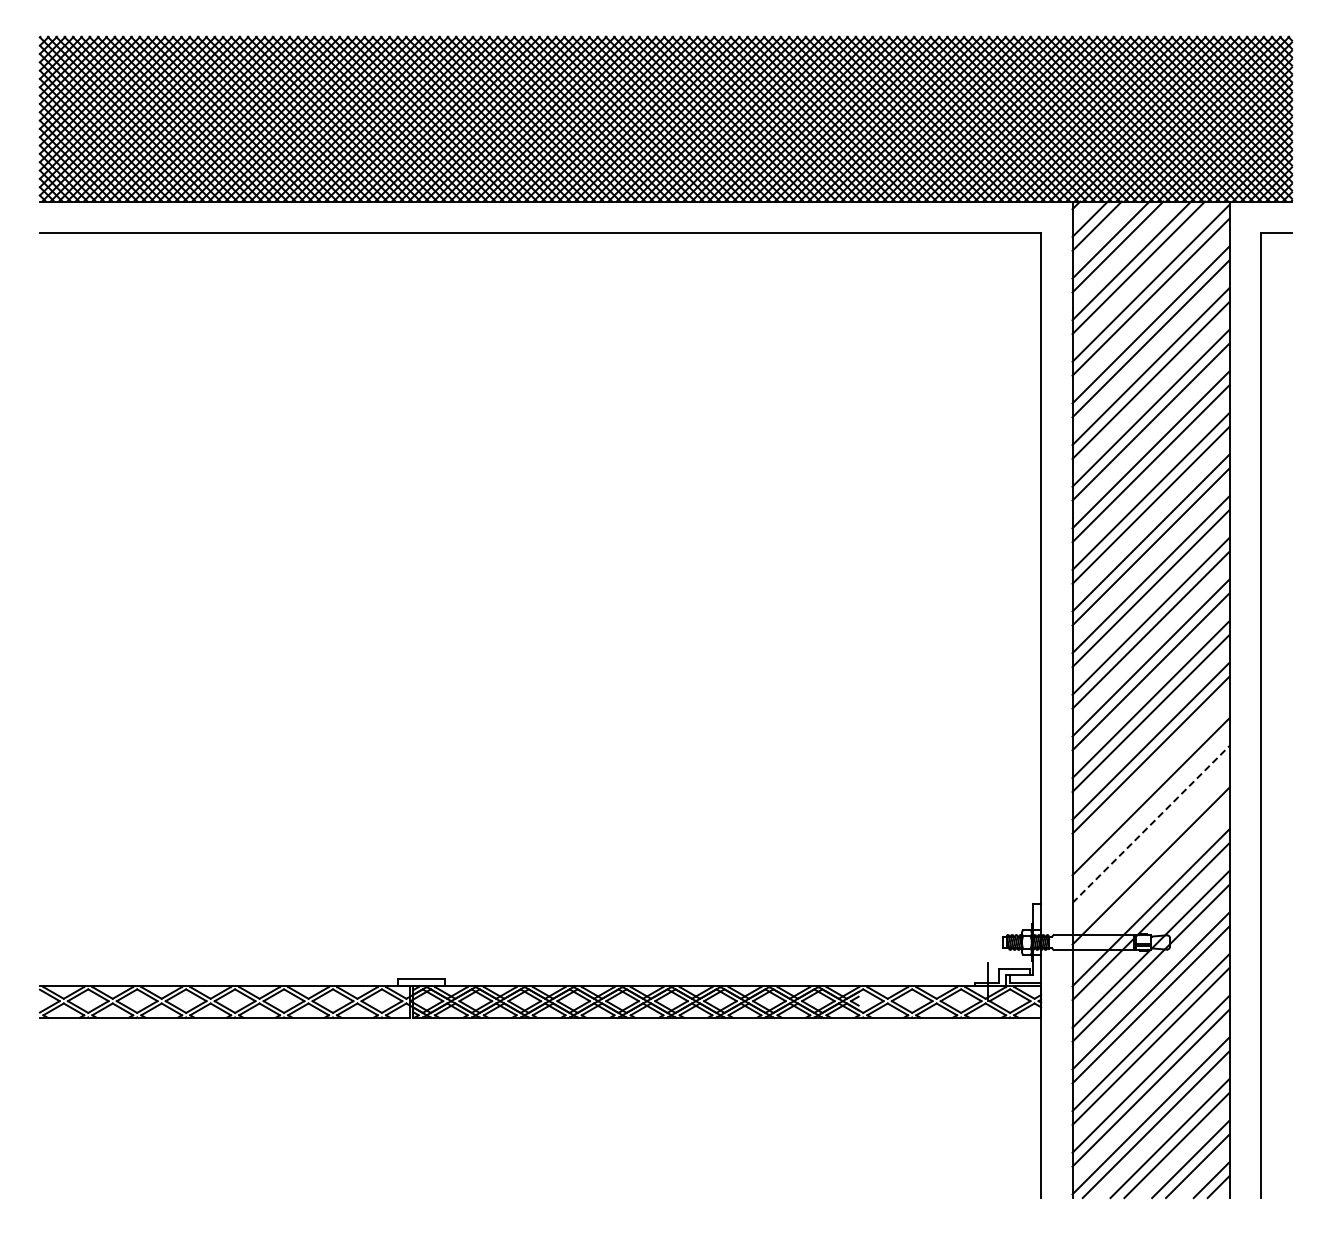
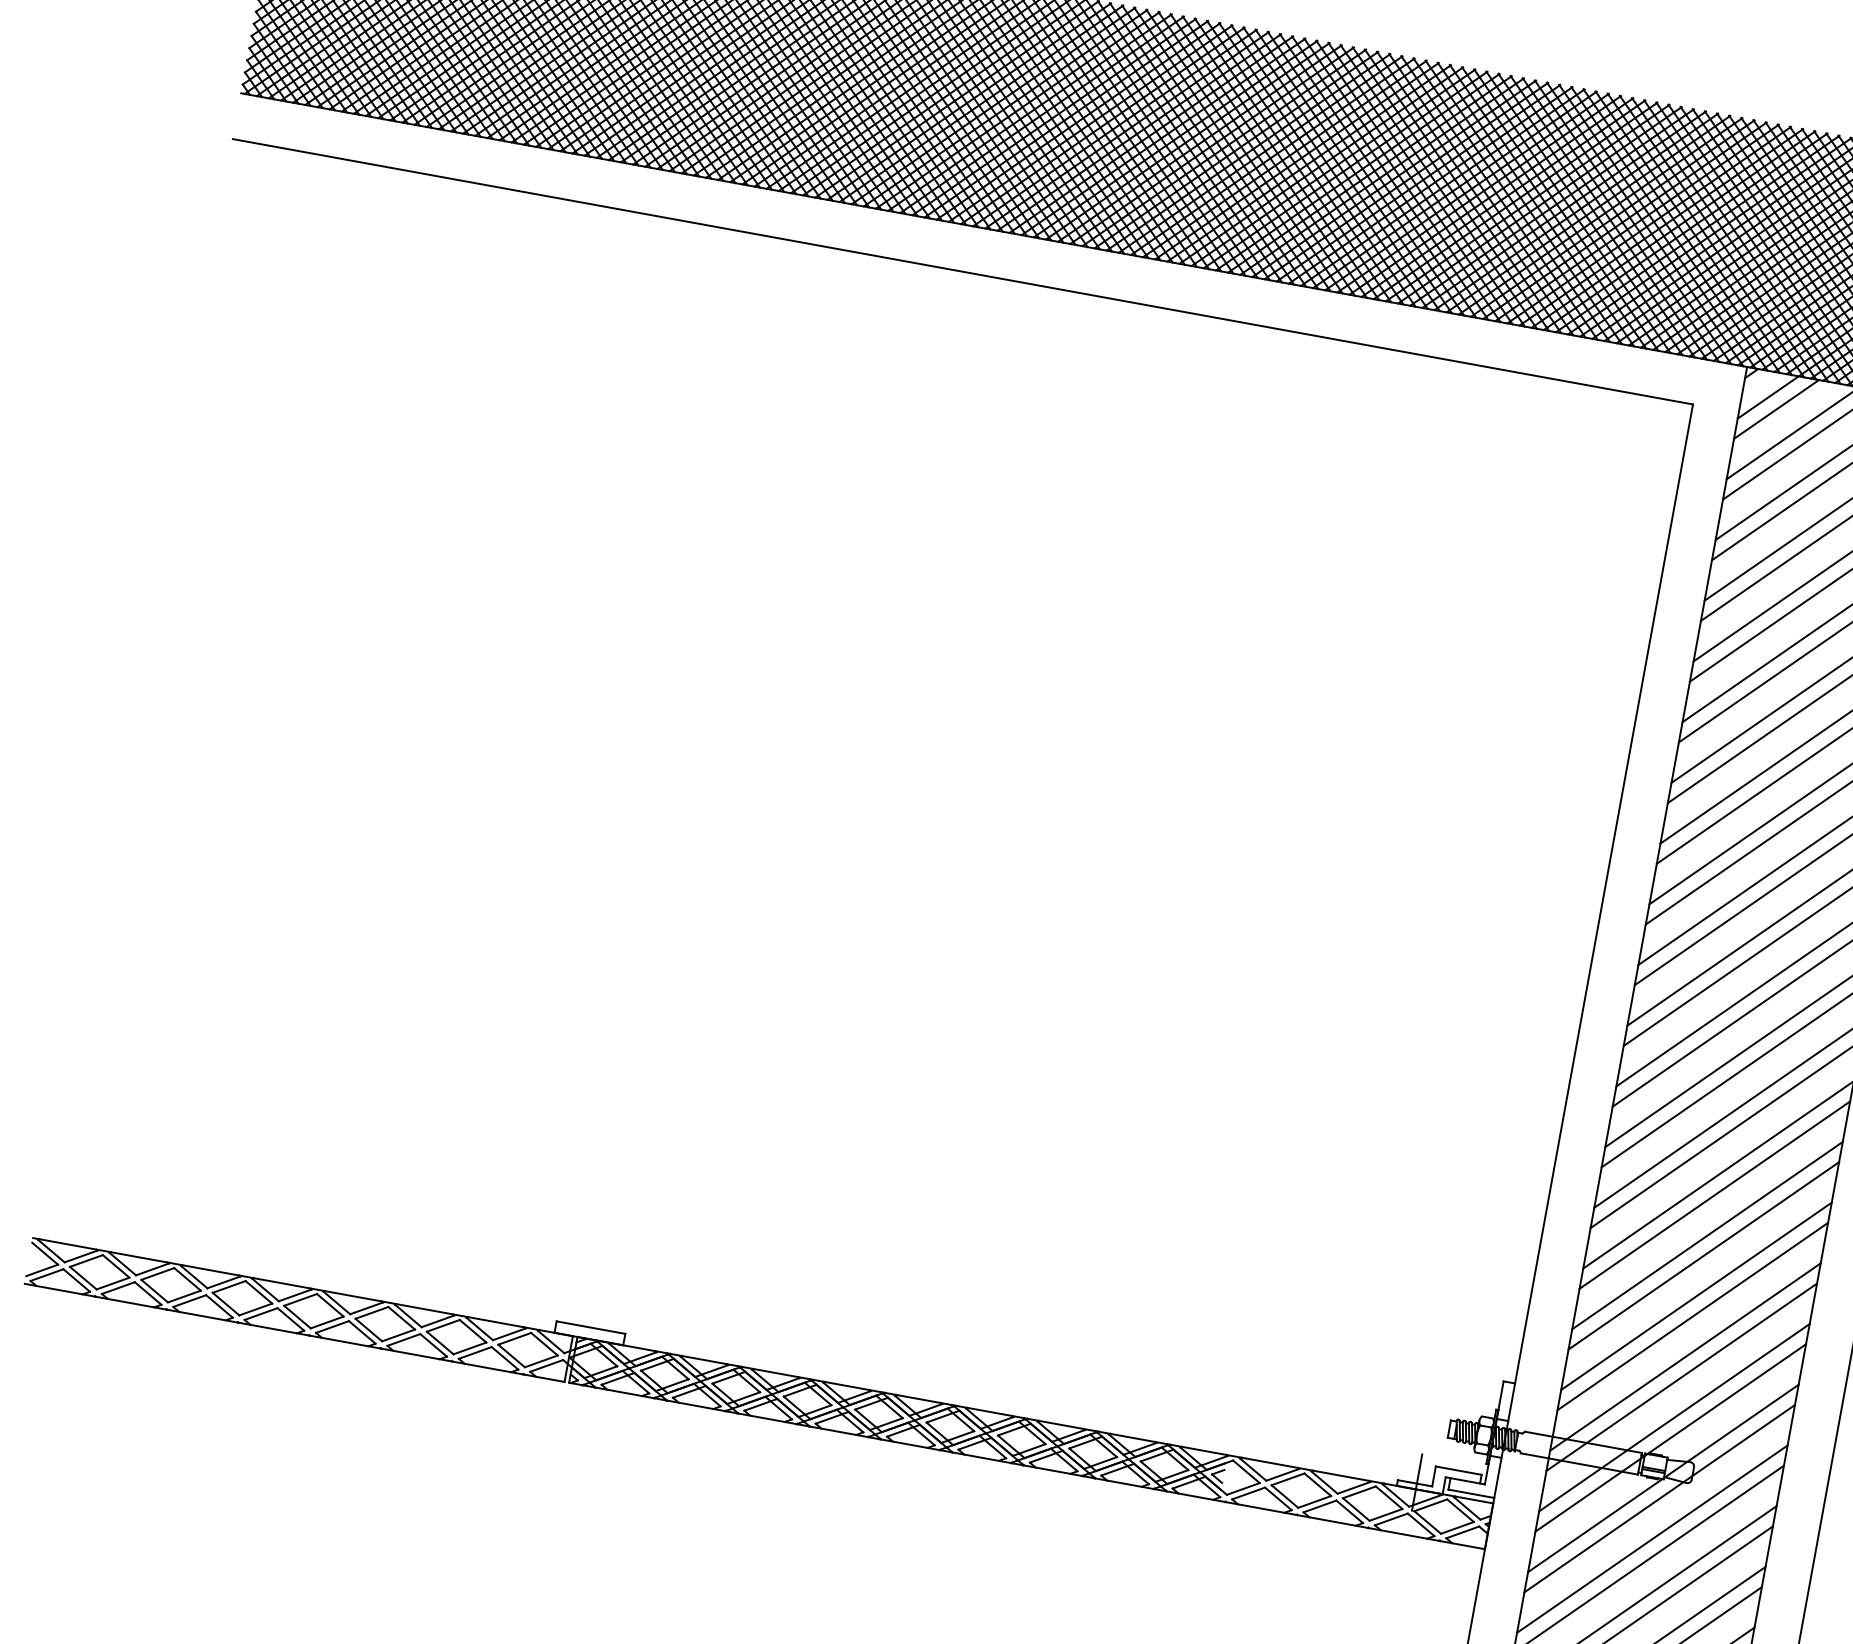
line: (1150, 782) -> (1706, 1234), added
line: (1151, 824) -> (1697, 1296), dashed -> solid
line: (1150, 837) -> (1692, 1315), added
line: (1150, 879) -> (1681, 1376), added

